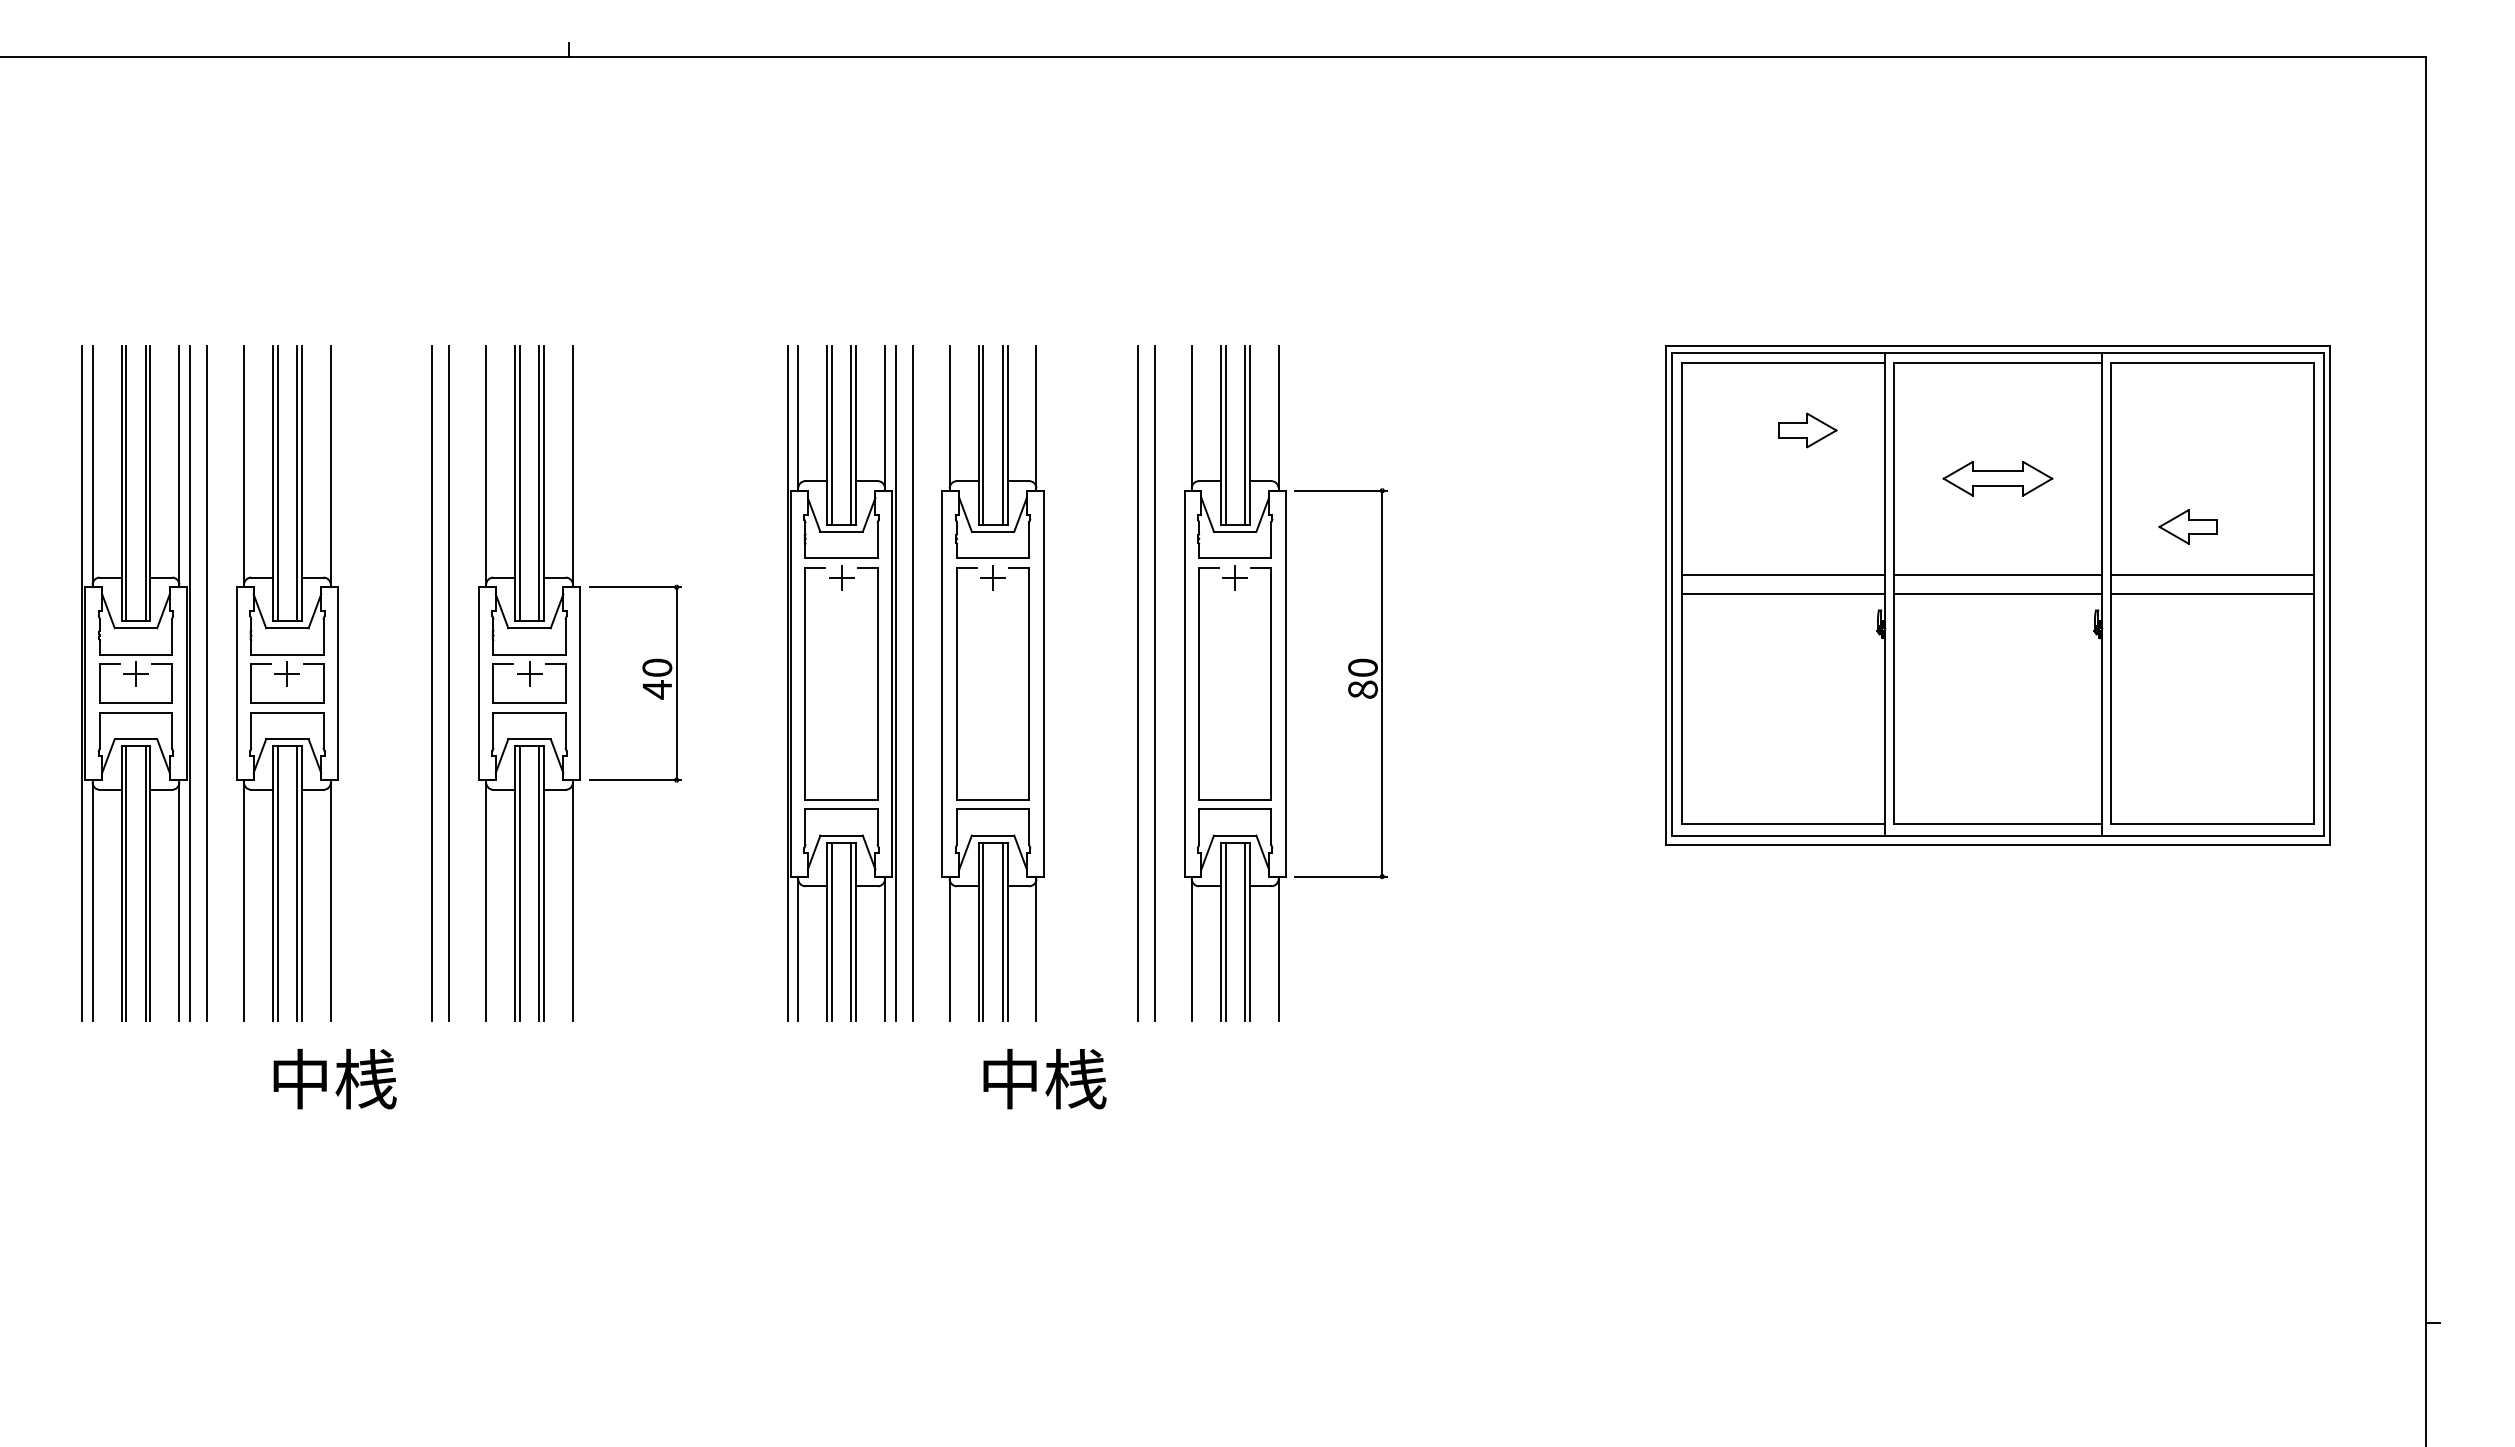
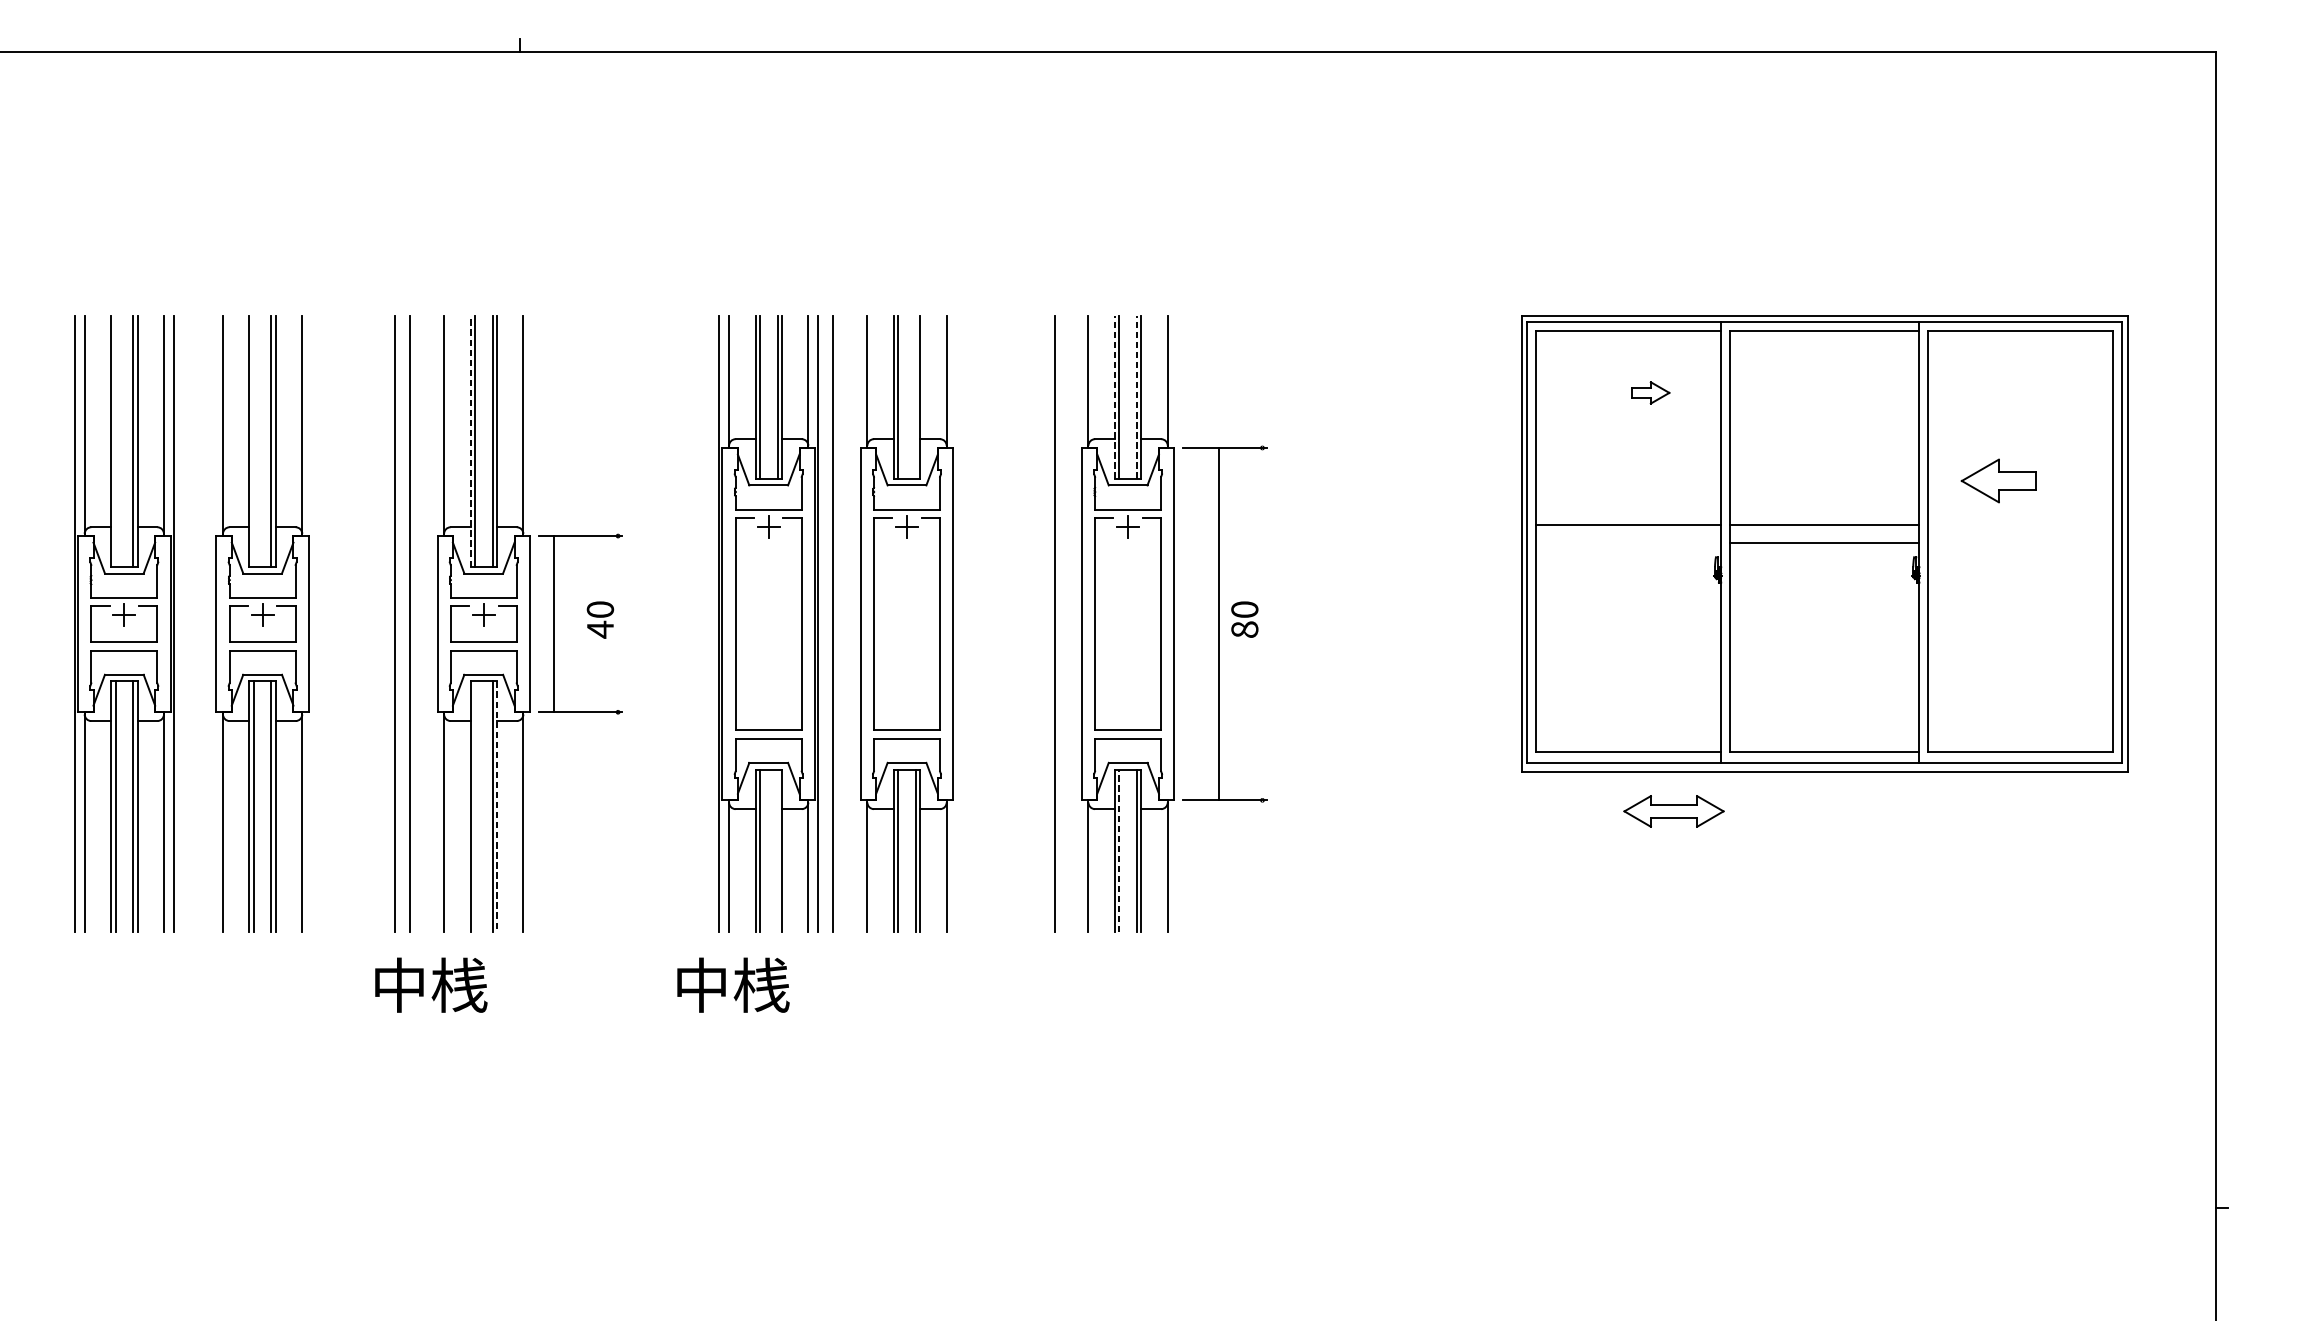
part: (1807, 430) -> (1650, 392), size x0.7
line: (1220, 434) -> (1114, 396), solid -> dashed
line: (1244, 434) -> (1136, 396), solid -> dashed
line: (1002, 435) -> (915, 397), removed
part: (1997, 478) -> (1673, 811), moved
line: (126, 483) -> (115, 441), removed
line: (277, 483) -> (253, 441), removed
line: (515, 483) -> (470, 441), solid -> dashed
part: (2187, 526) -> (1997, 480), size x1.4
line: (2212, 575) -> (2020, 525), removed
line: (1782, 594) -> (1627, 542), removed
line: (2212, 594) -> (2020, 542), removed
line: (206, 683) -> (188, 623), removed
line: (676, 683) -> (554, 623), moved
line: (1137, 683) -> (1038, 623), removed
line: (1382, 683) -> (1218, 623), moved
line: (519, 883) -> (474, 806), removed
line: (544, 884) -> (497, 807), solid -> dashed
line: (851, 931) -> (777, 850), removed
line: (1225, 931) -> (1119, 850), solid -> dashed
text: (334, 1078) -> (430, 984), moved
text: (1044, 1078) -> (732, 984), moved

